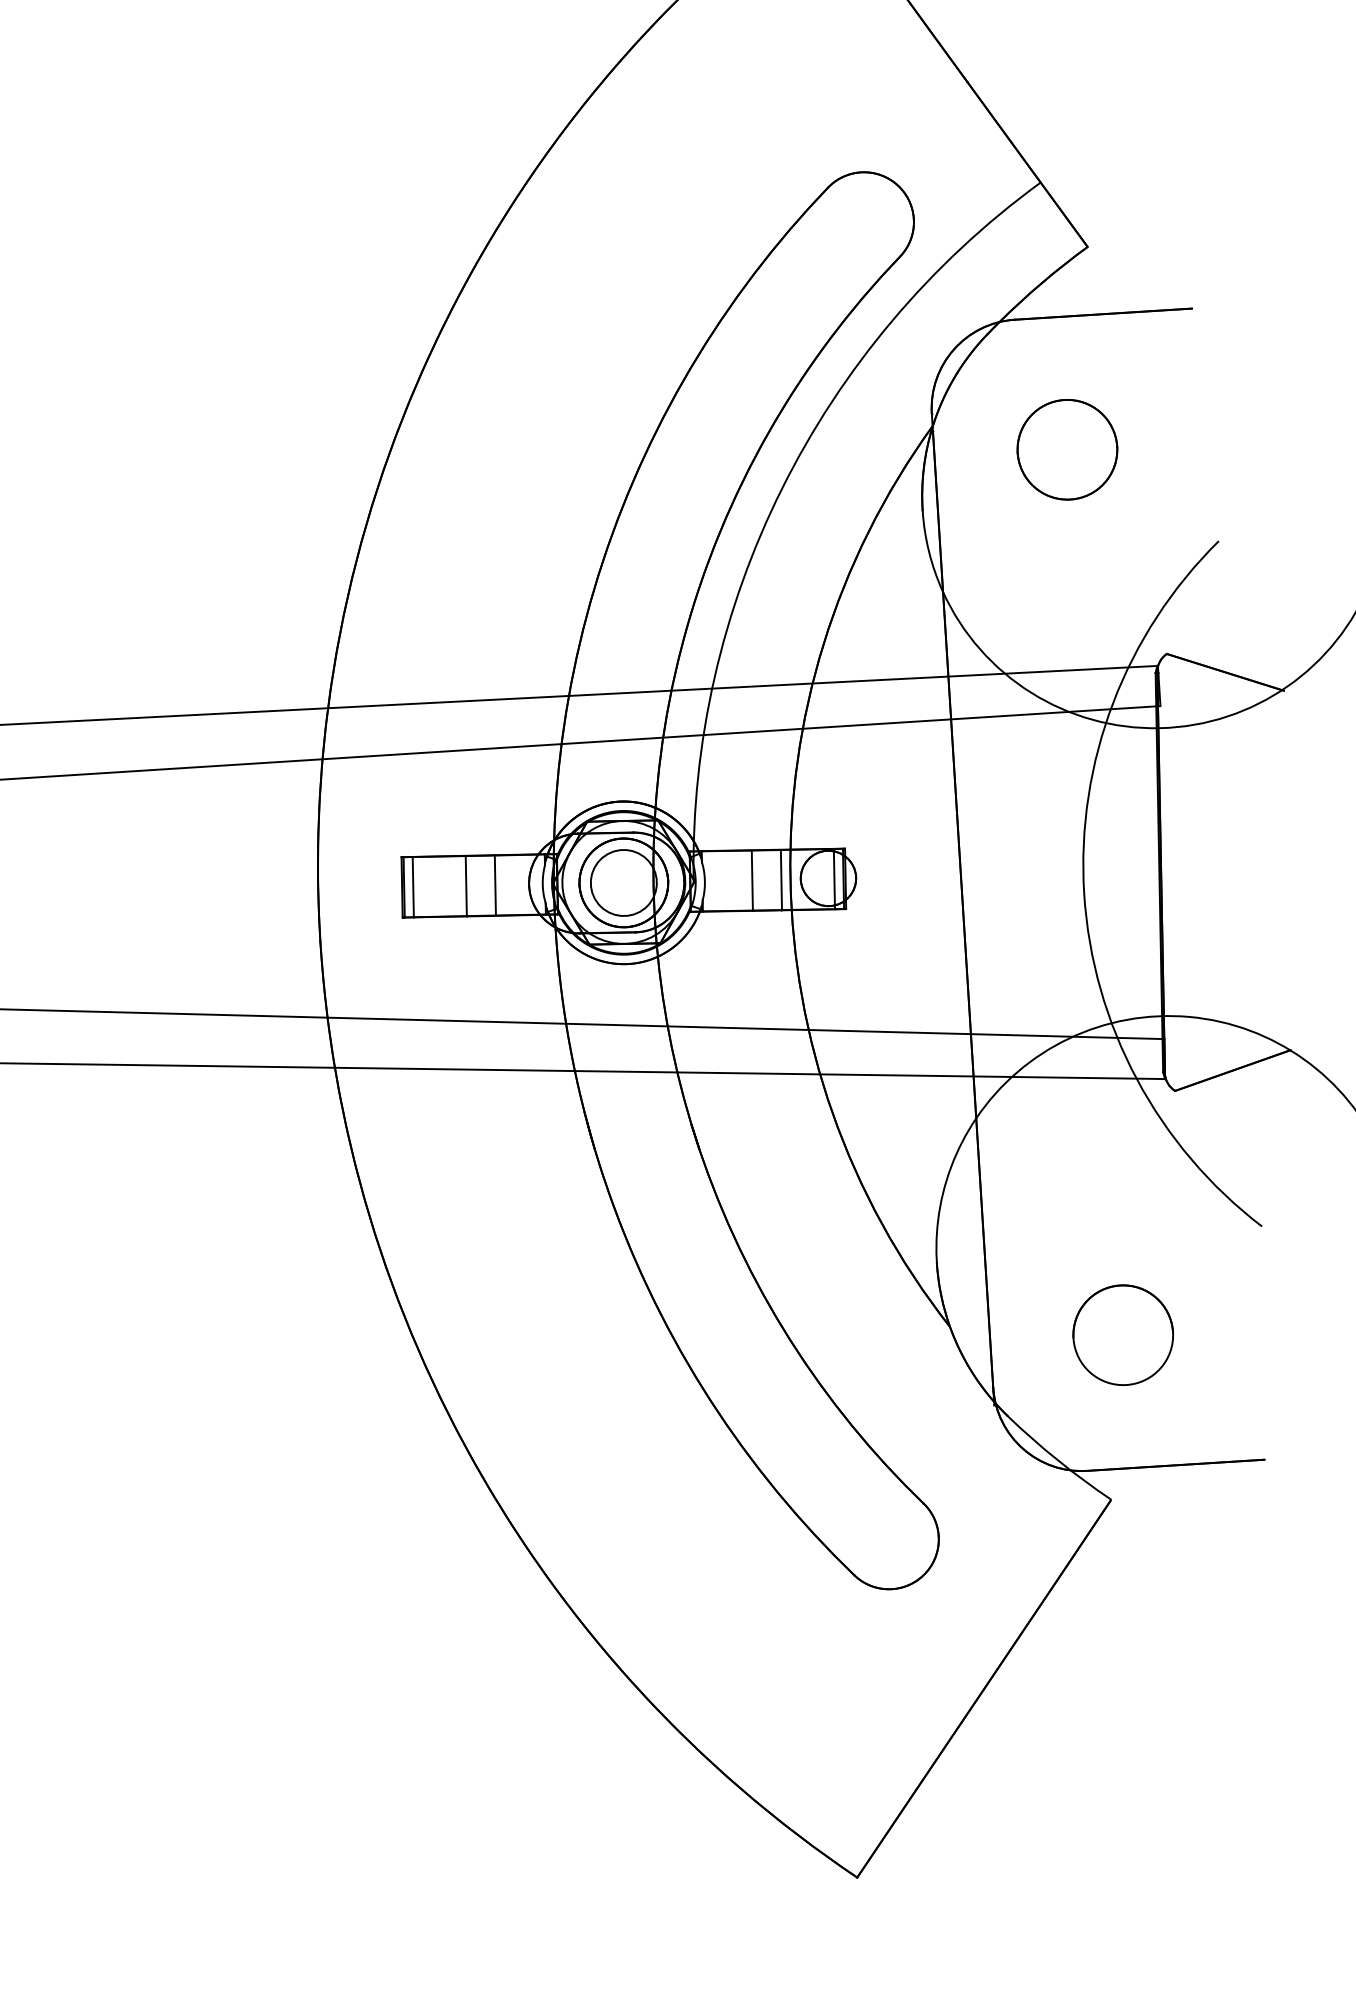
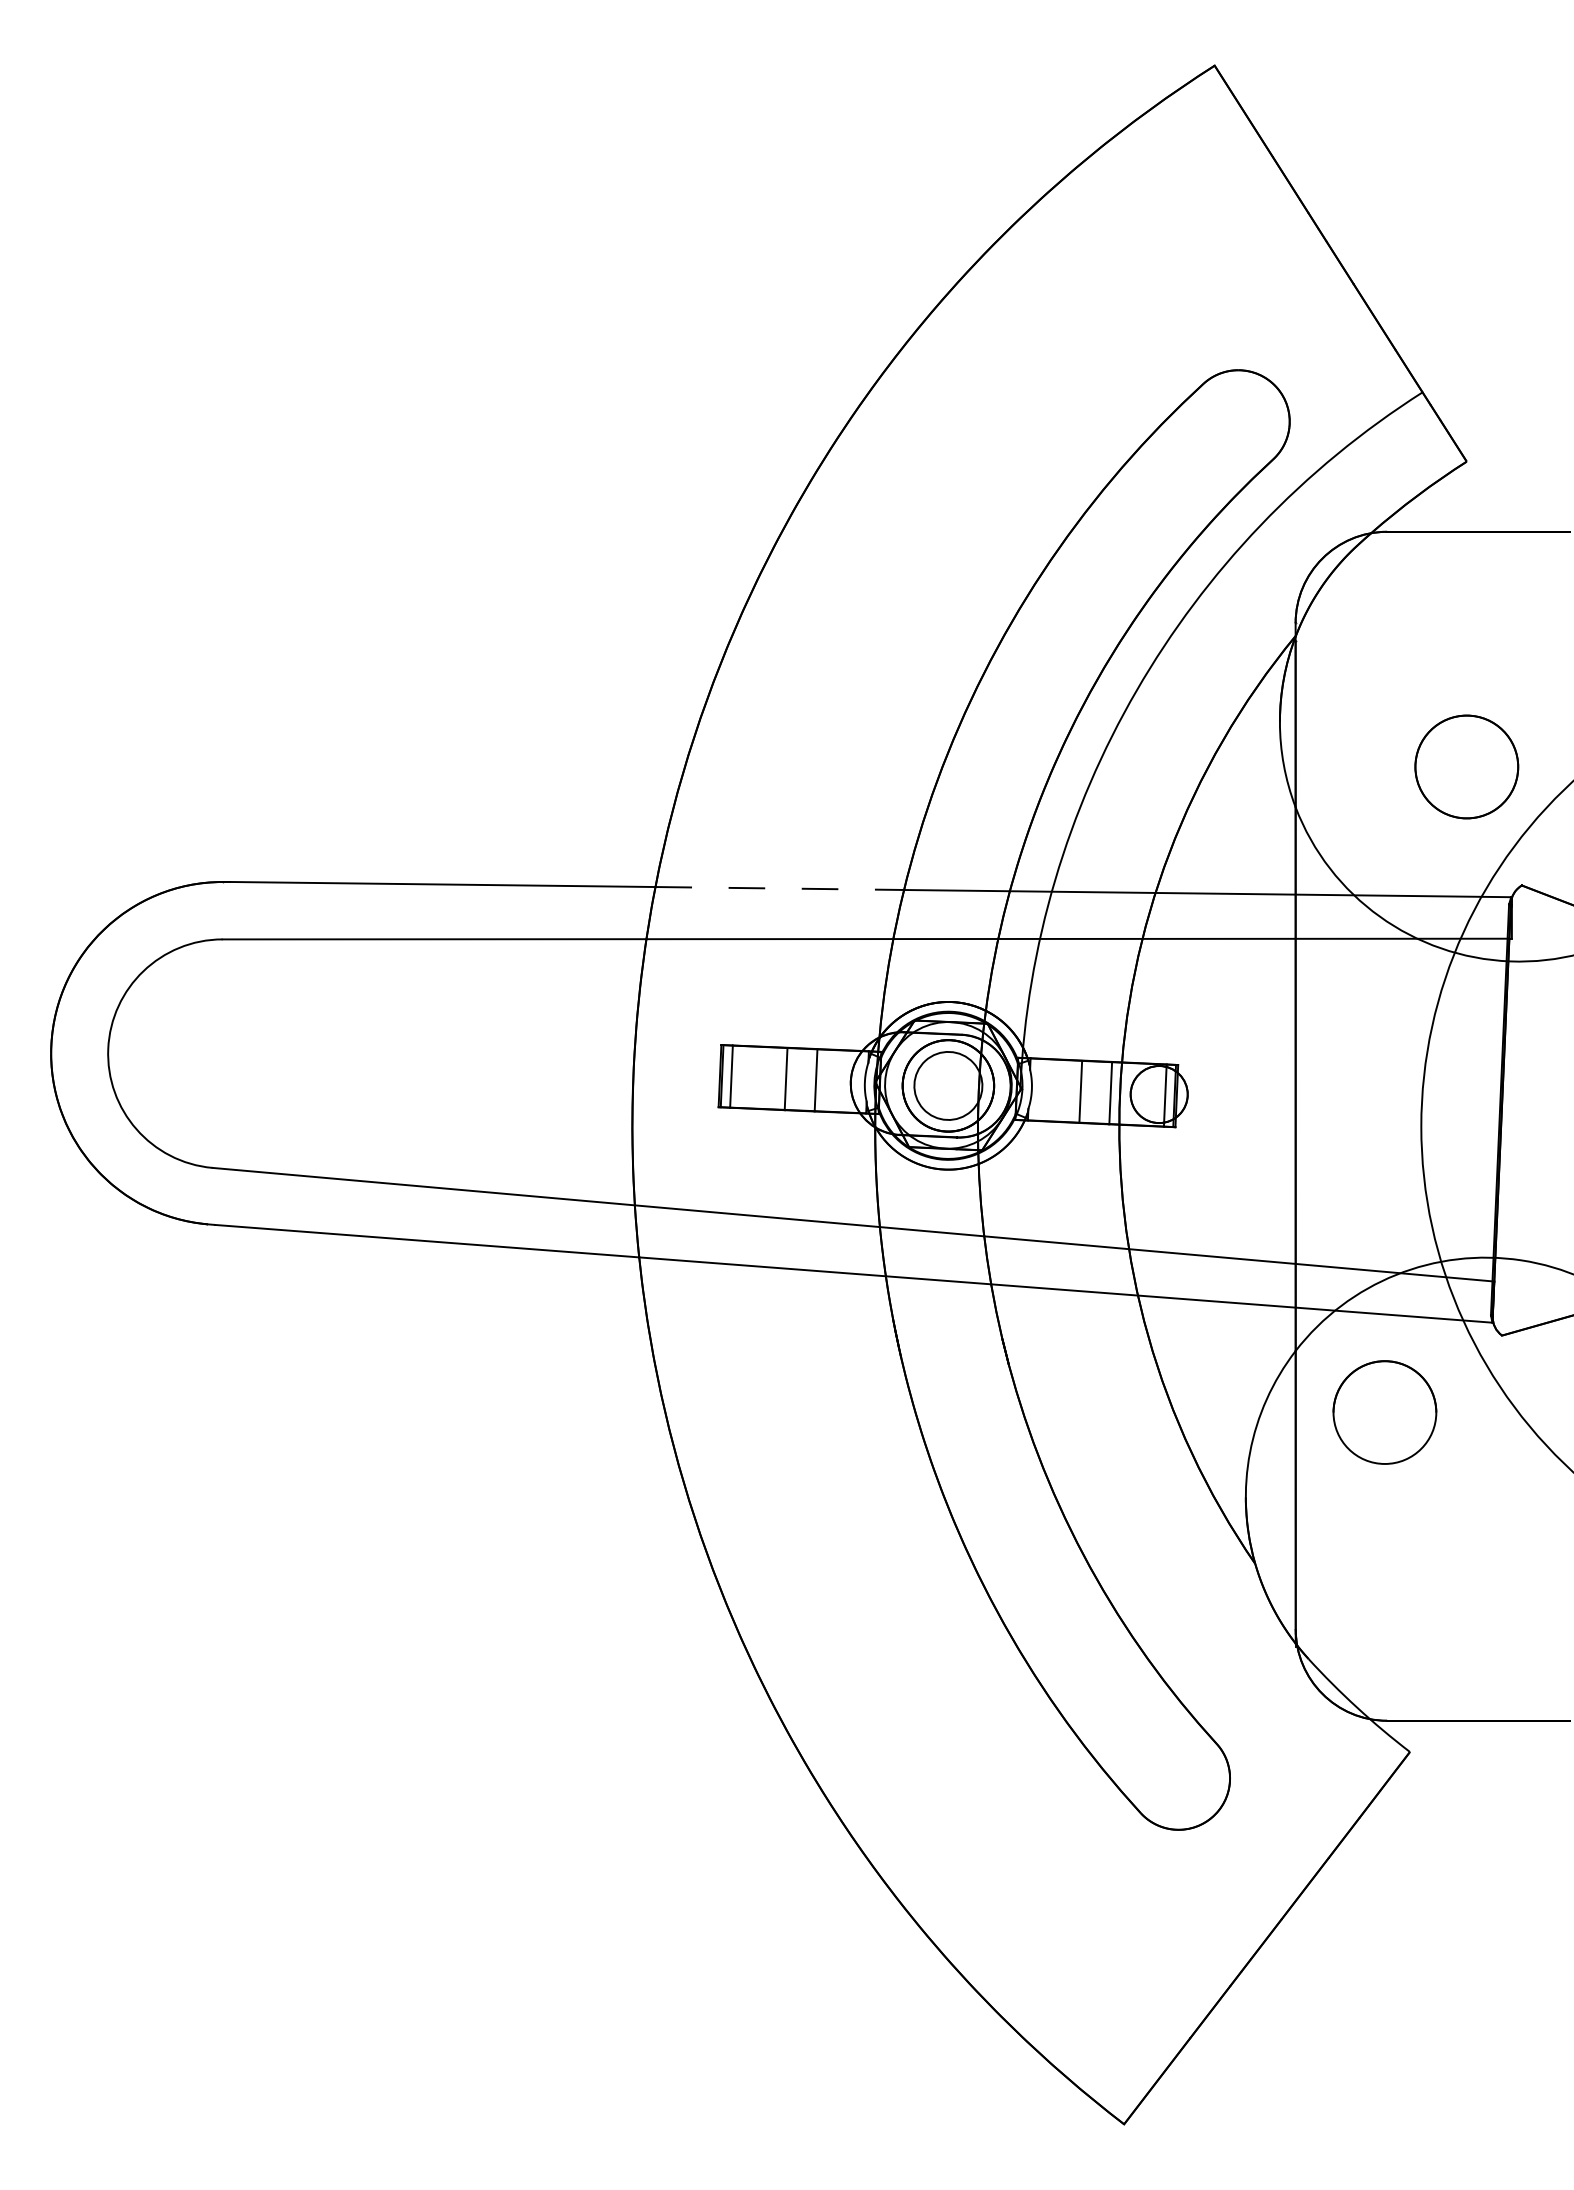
part: (1067, 449) -> (1466, 766), moved
line: (449, 702) -> (780, 888), solid -> dashed
part: (1122, 1335) -> (1384, 1412), moved

